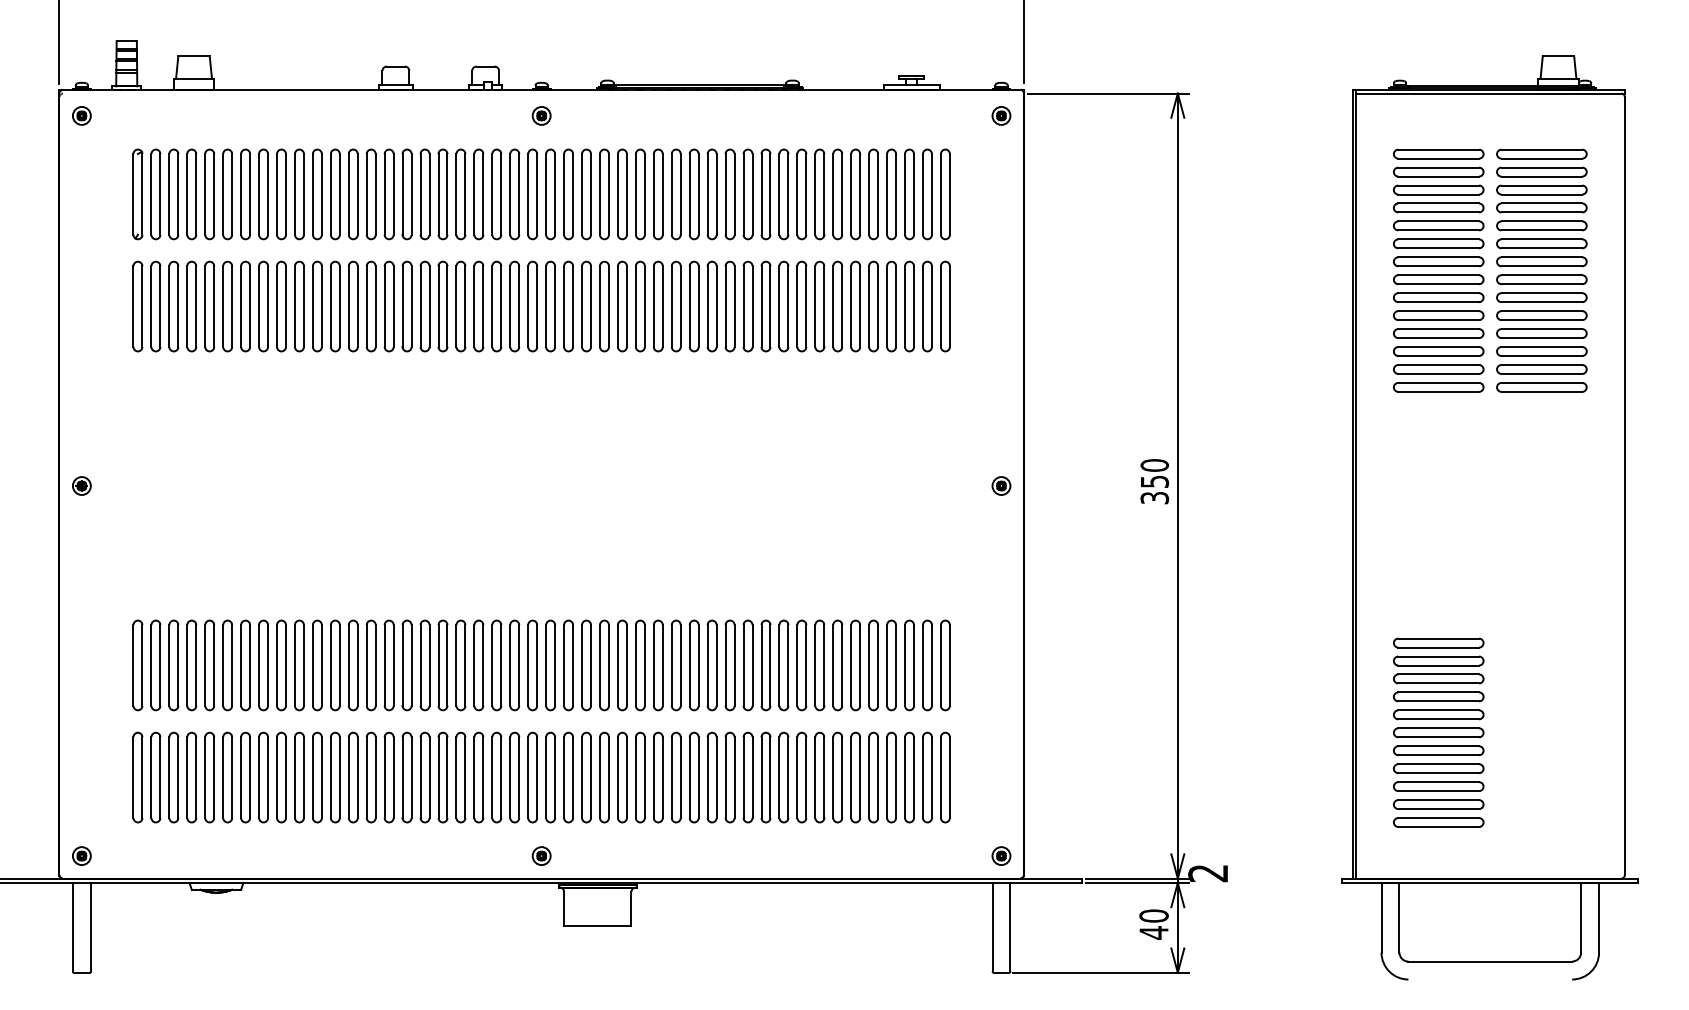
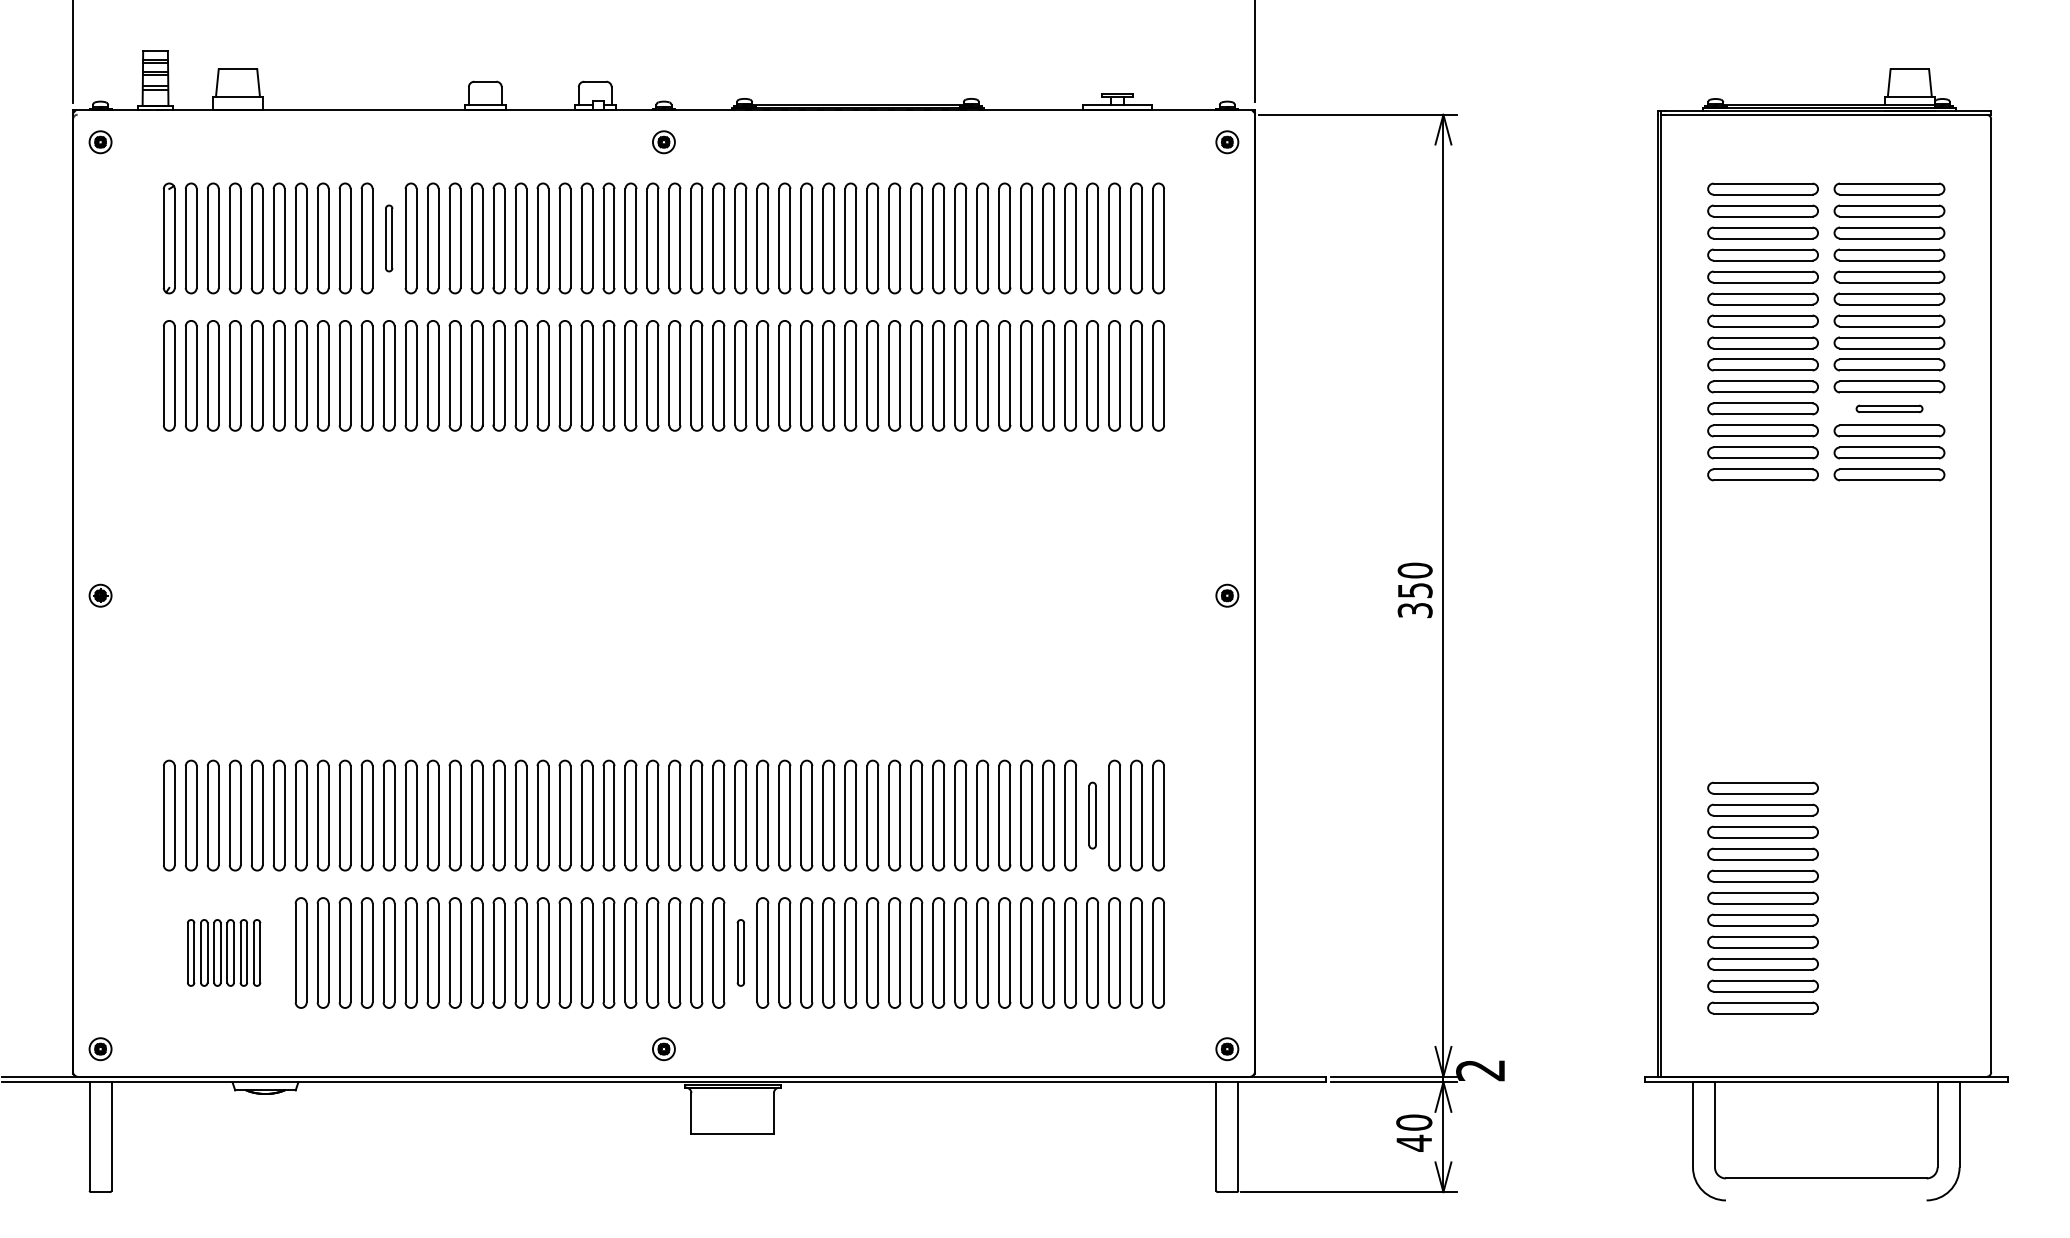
part: (317, 194) -> (389, 238), size x0.6
part: (1541, 333) -> (1889, 408), size x0.6
part: (891, 665) -> (1092, 815), size x0.6
part: (182, 777) -> (223, 952), size x0.6
part: (604, 777) -> (740, 952), size x0.6

